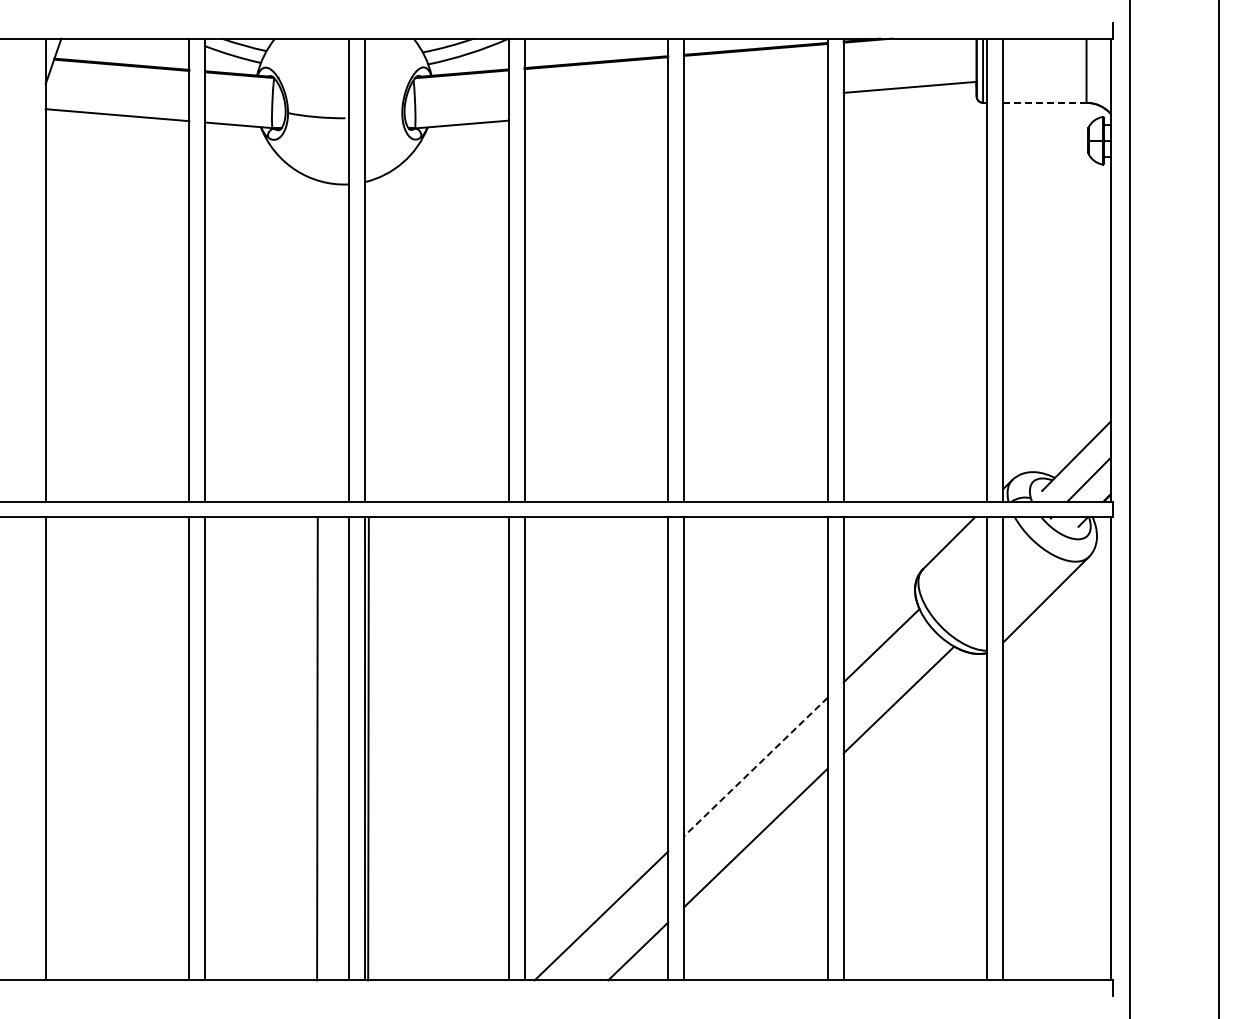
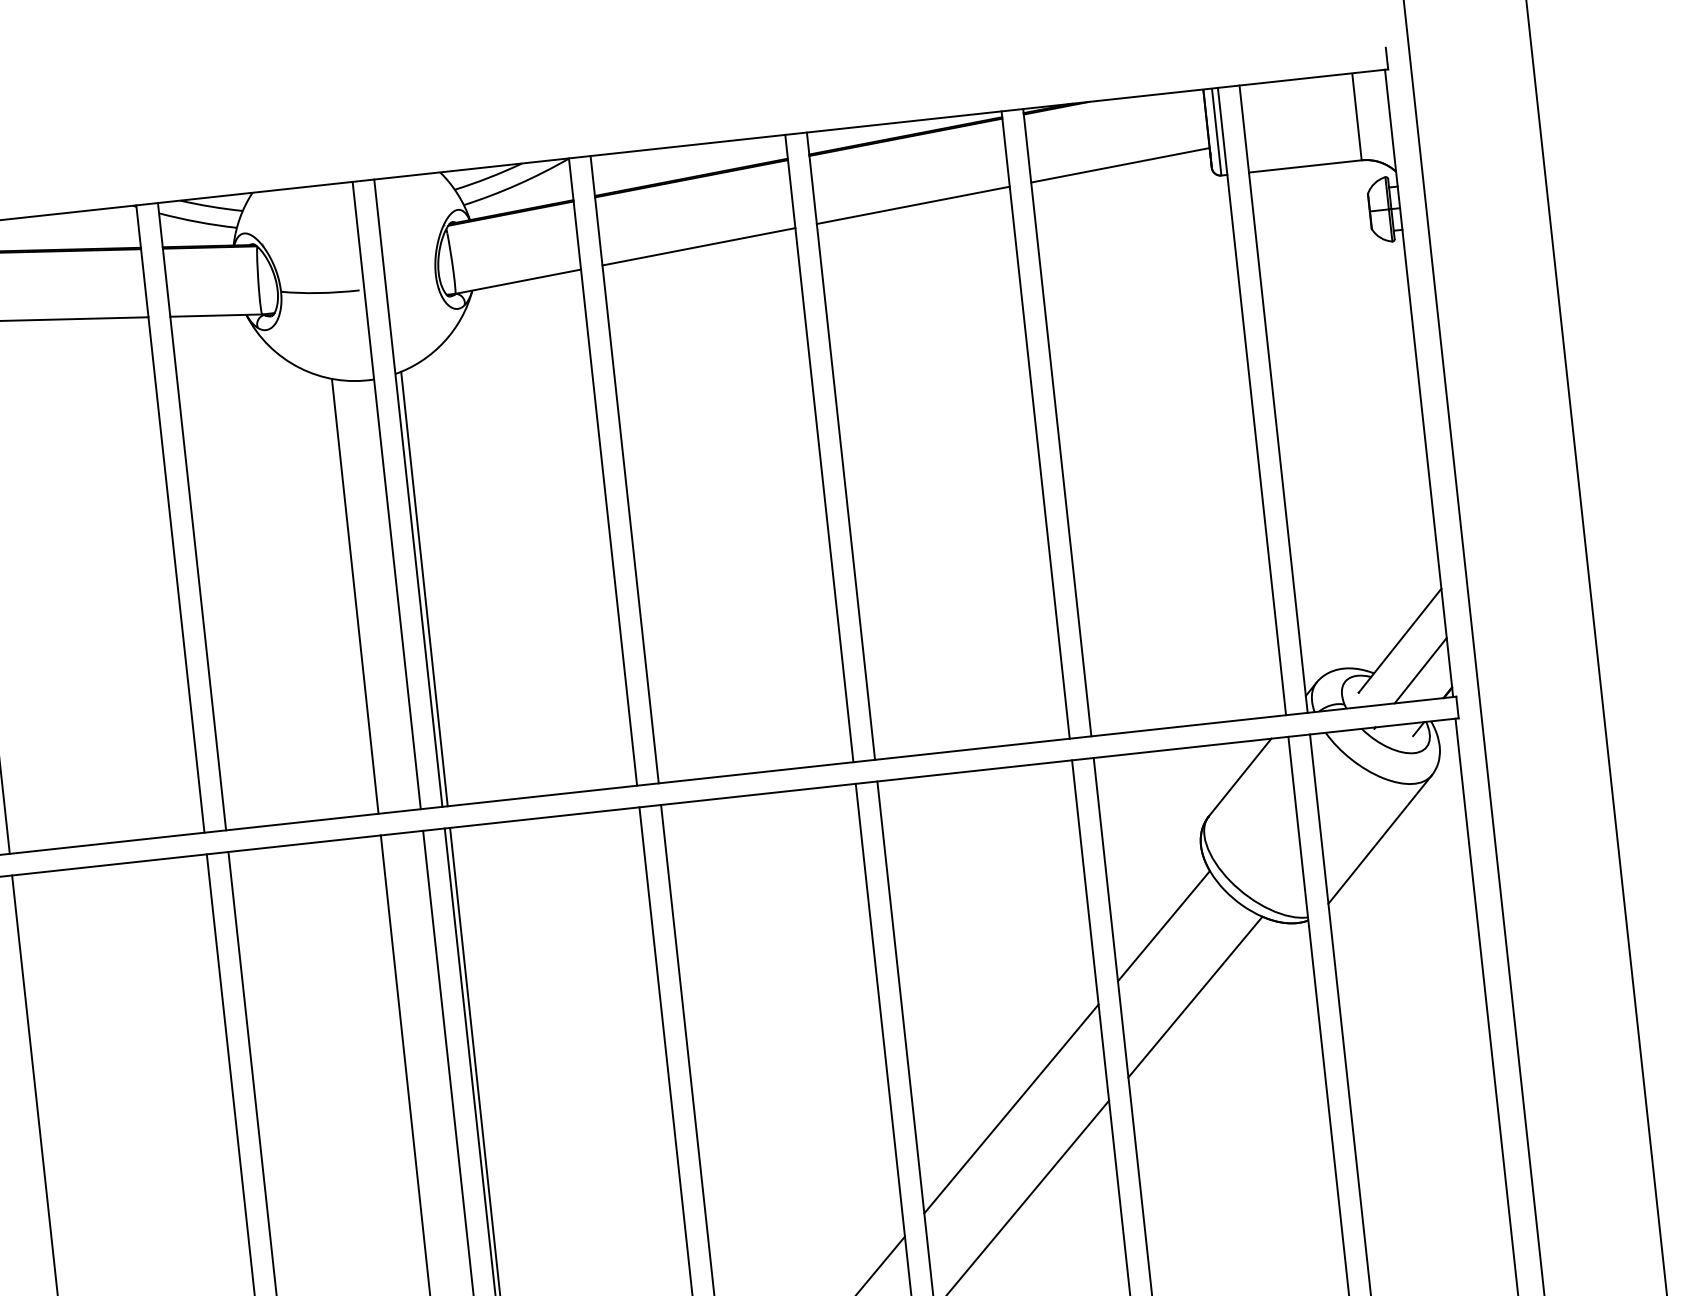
line: (755, 100) -> (912, 205), added
line: (1044, 102) -> (1304, 166), dashed -> solid
line: (596, 113) -> (699, 246), added
line: (317, 340) -> (354, 595), added
line: (368, 340) -> (423, 588), added
line: (755, 766) -> (1010, 1108), dashed -> solid

